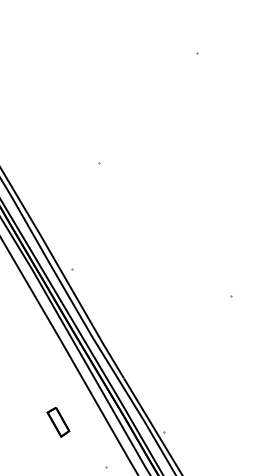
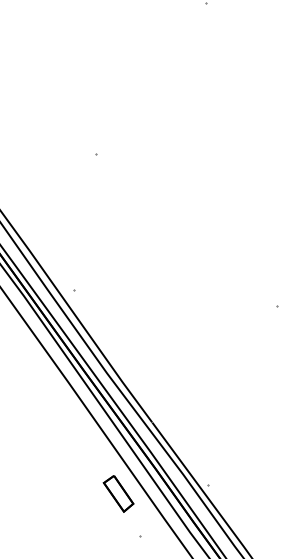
part: (58, 422) -> (118, 494), moved

